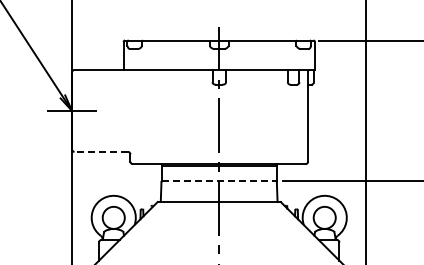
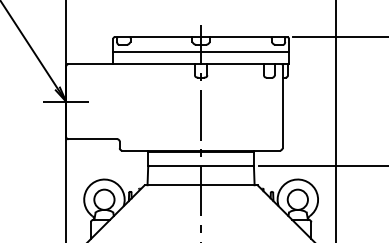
line: (218, 56) -> (200, 51), added
line: (101, 151) -> (93, 138), dashed -> solid
line: (219, 180) -> (201, 165), dashed -> solid

